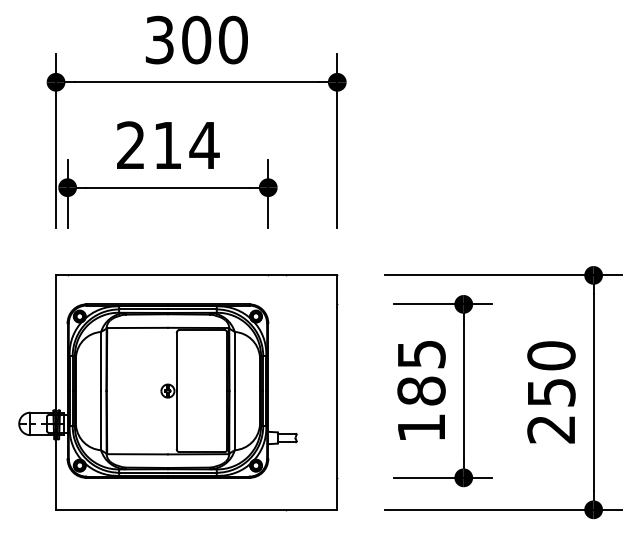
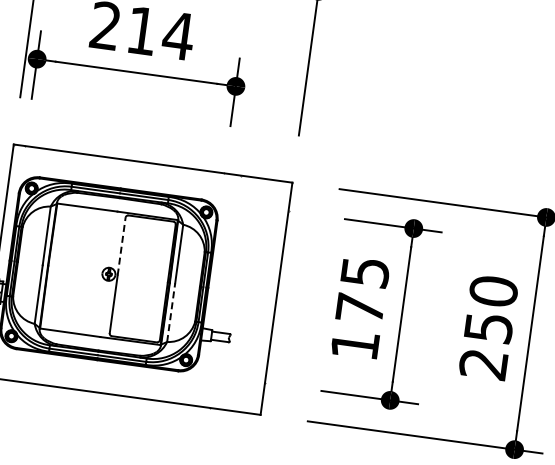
line: (176, 361) -> (121, 246), solid -> dashed
text: (421, 390) -> (360, 308), 185 -> 175
line: (234, 420) -> (170, 312), solid -> dashed

